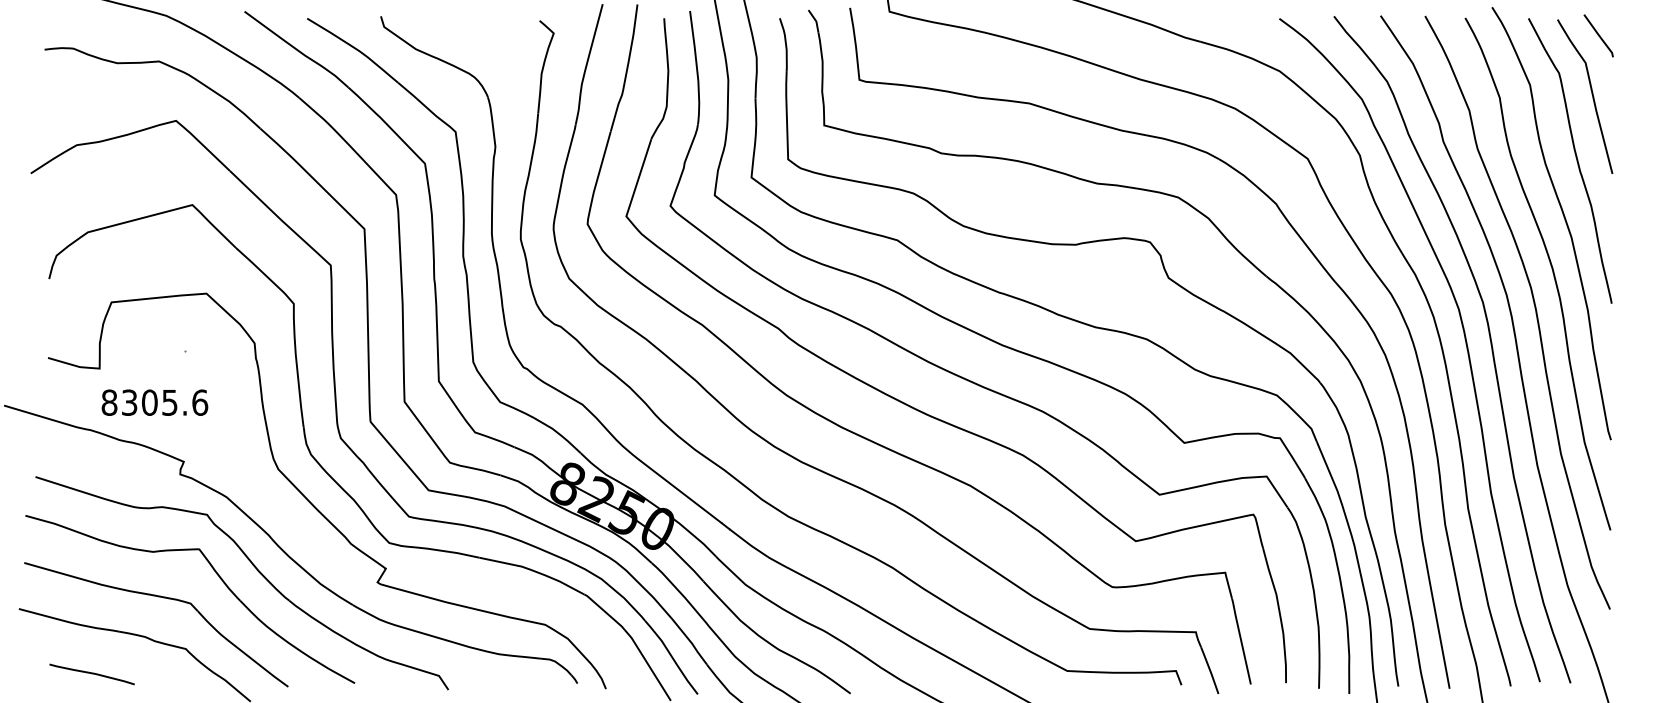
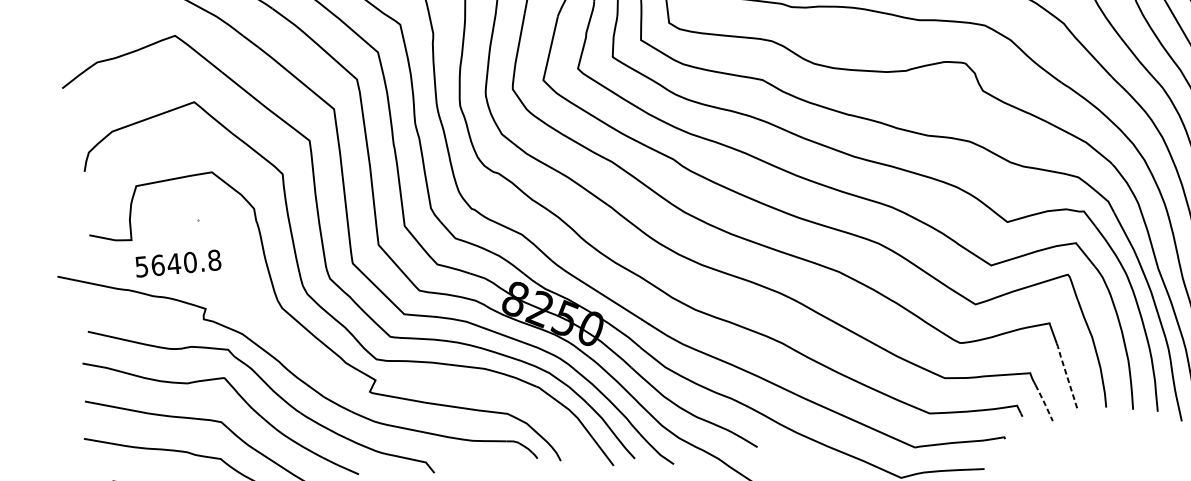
text: (154, 402) -> (177, 263), 8305.6 -> 5640.8
line: (1241, 640) -> (1067, 376), solid -> dashed
line: (1210, 670) -> (1044, 402), solid -> dashed

